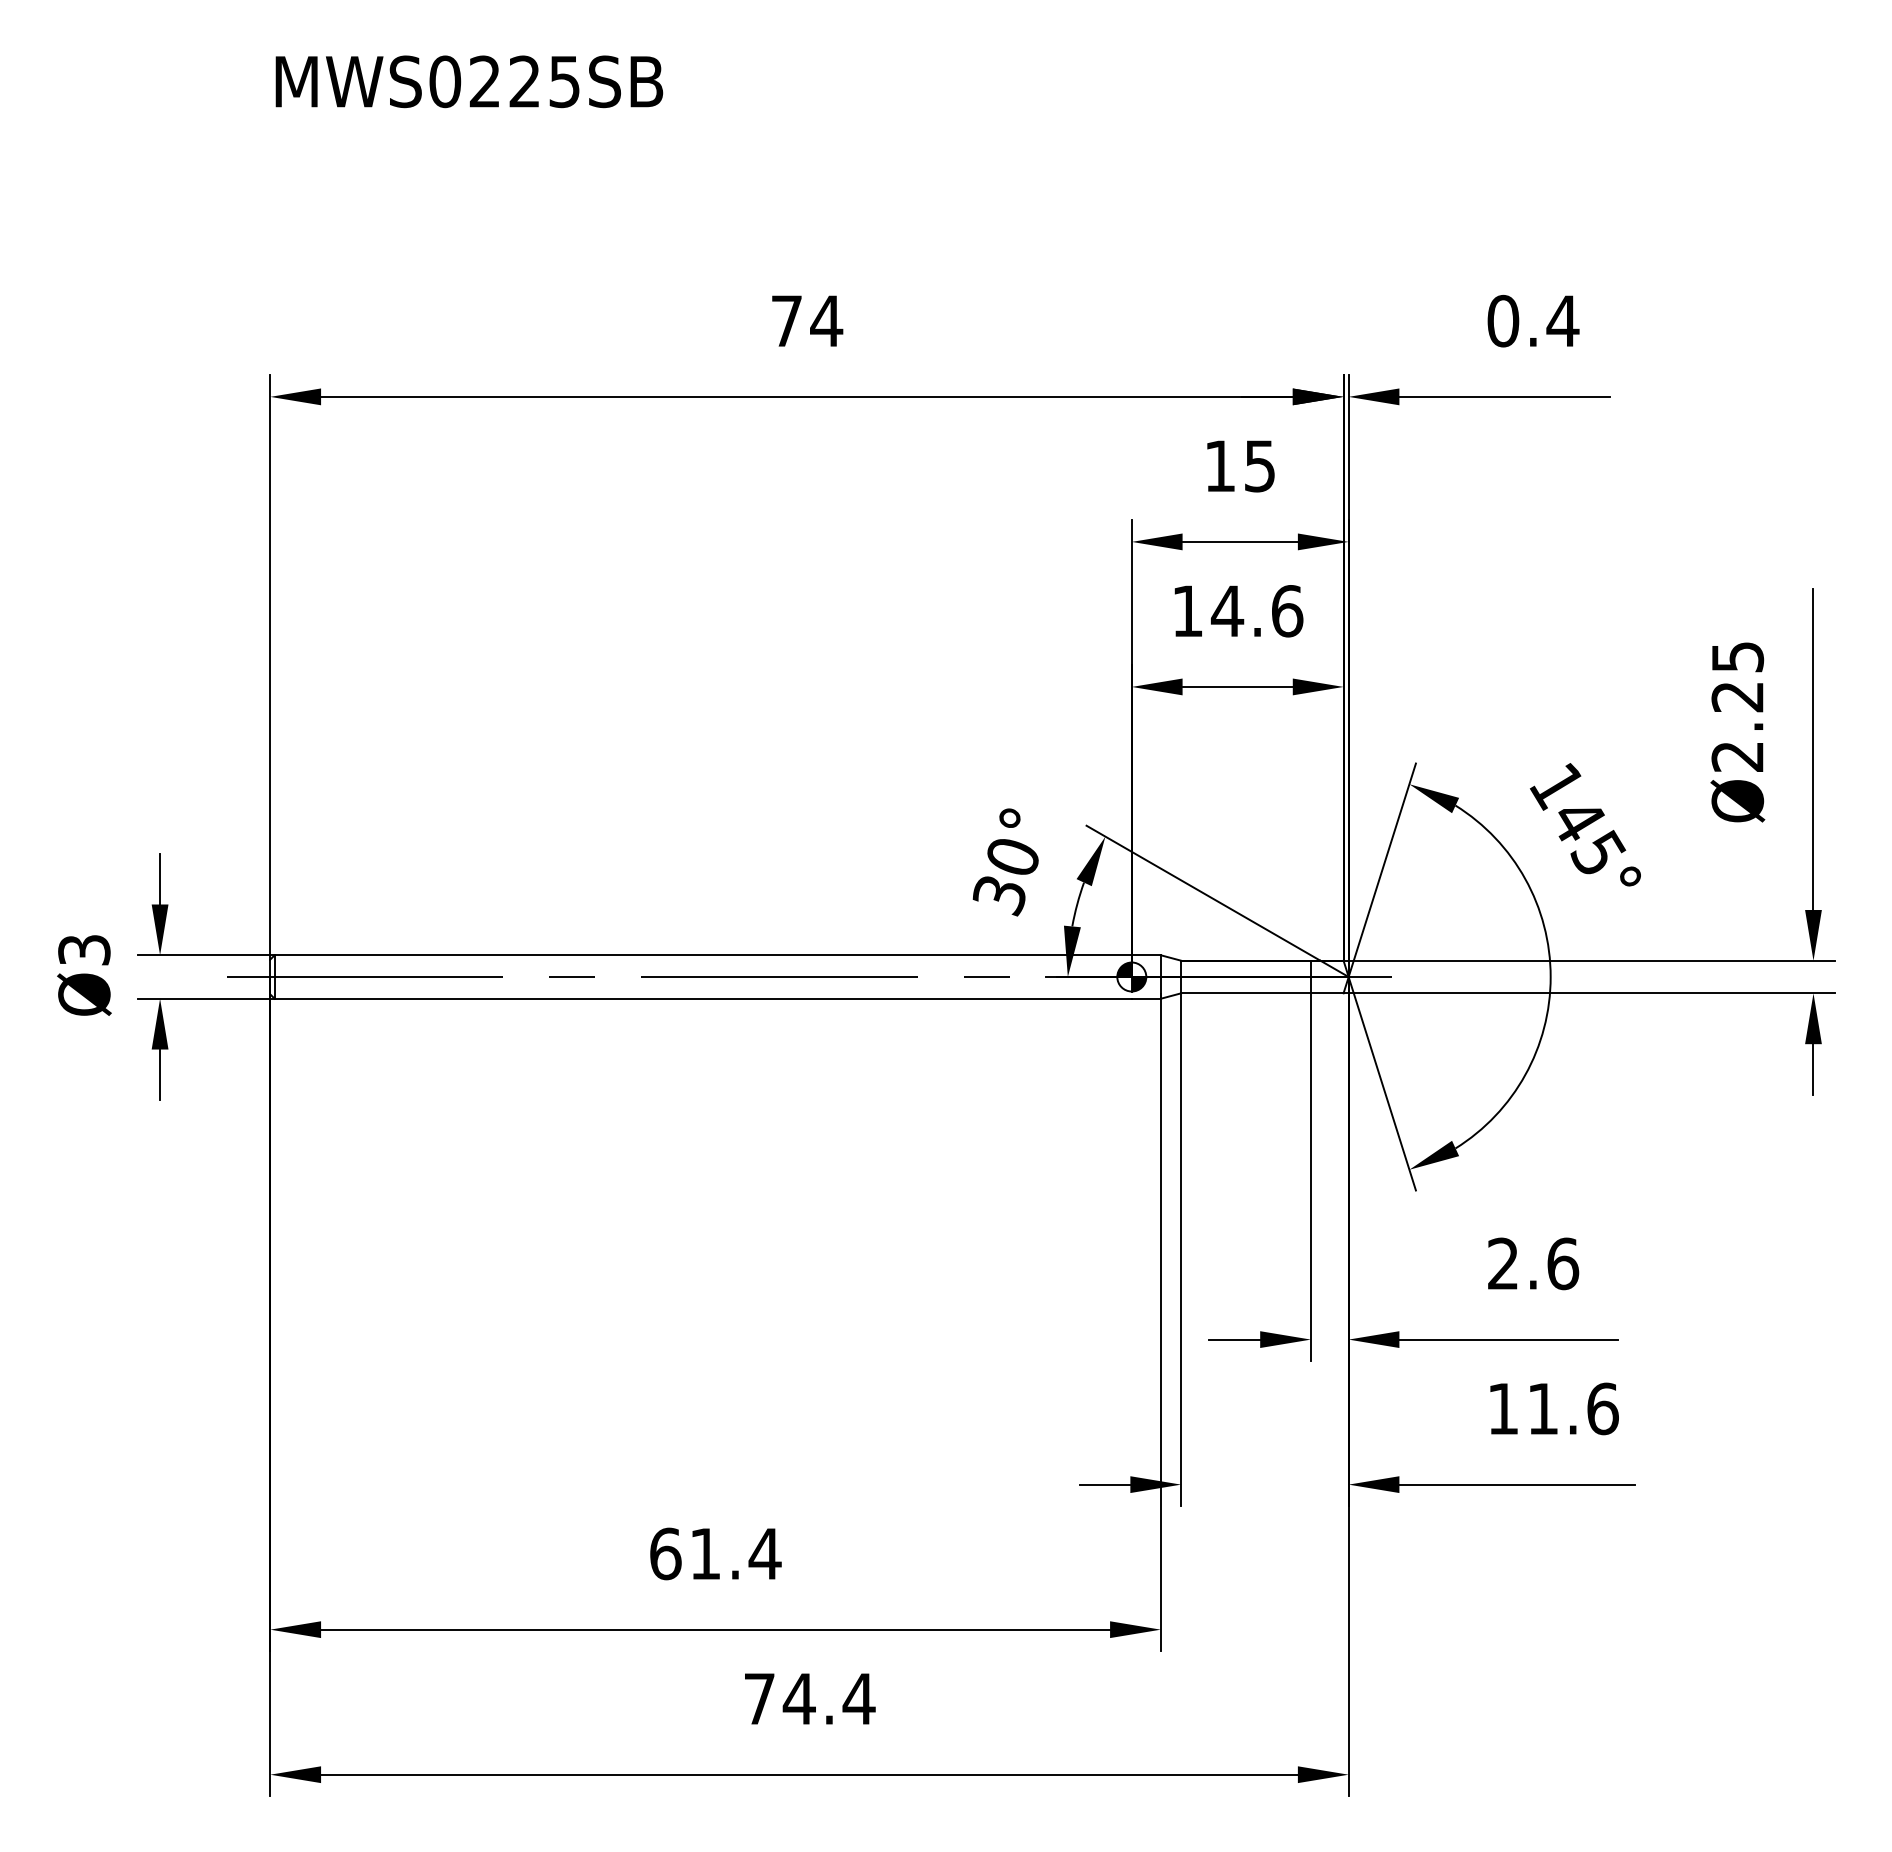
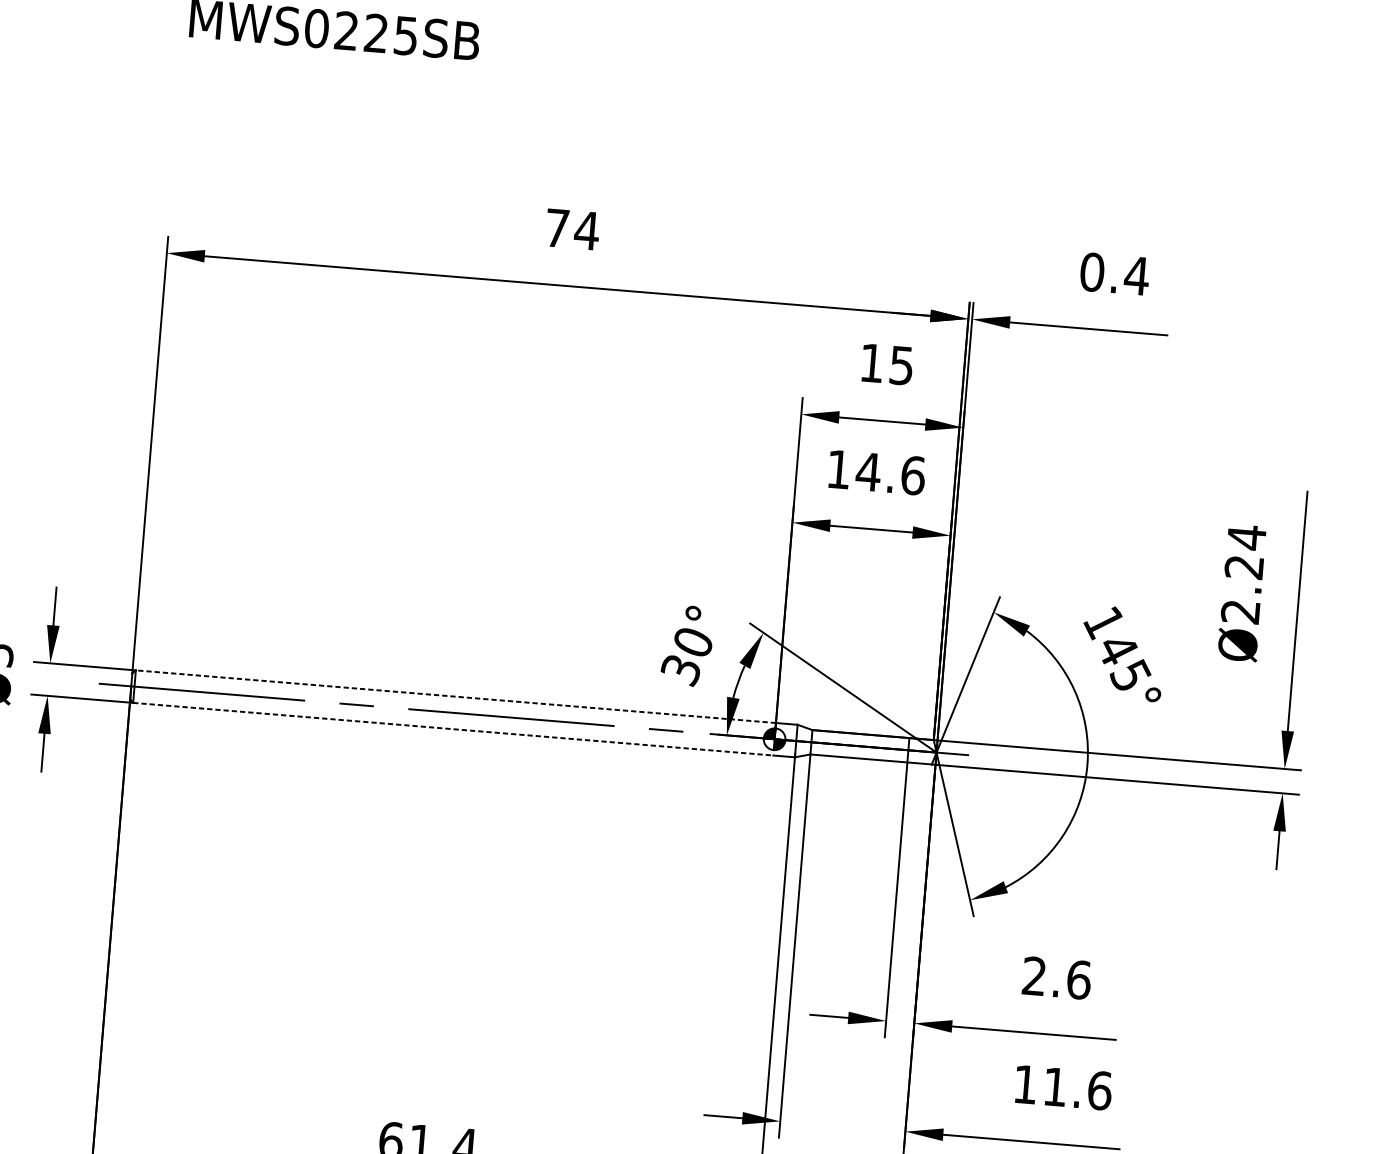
text: (1738, 656) -> (1247, 537), Ø2.25 -> Ø2.24
line: (703, 955) -> (456, 696), solid -> dashed
line: (703, 998) -> (453, 729), solid -> dashed

